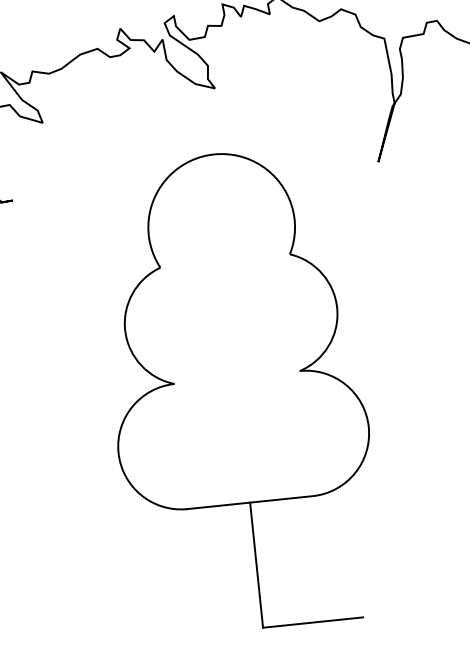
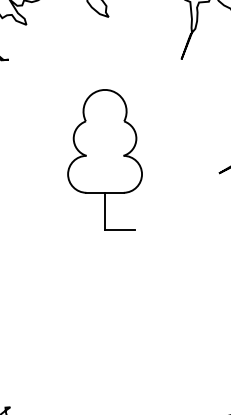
part: (237, 390) -> (104, 159), size x0.62

